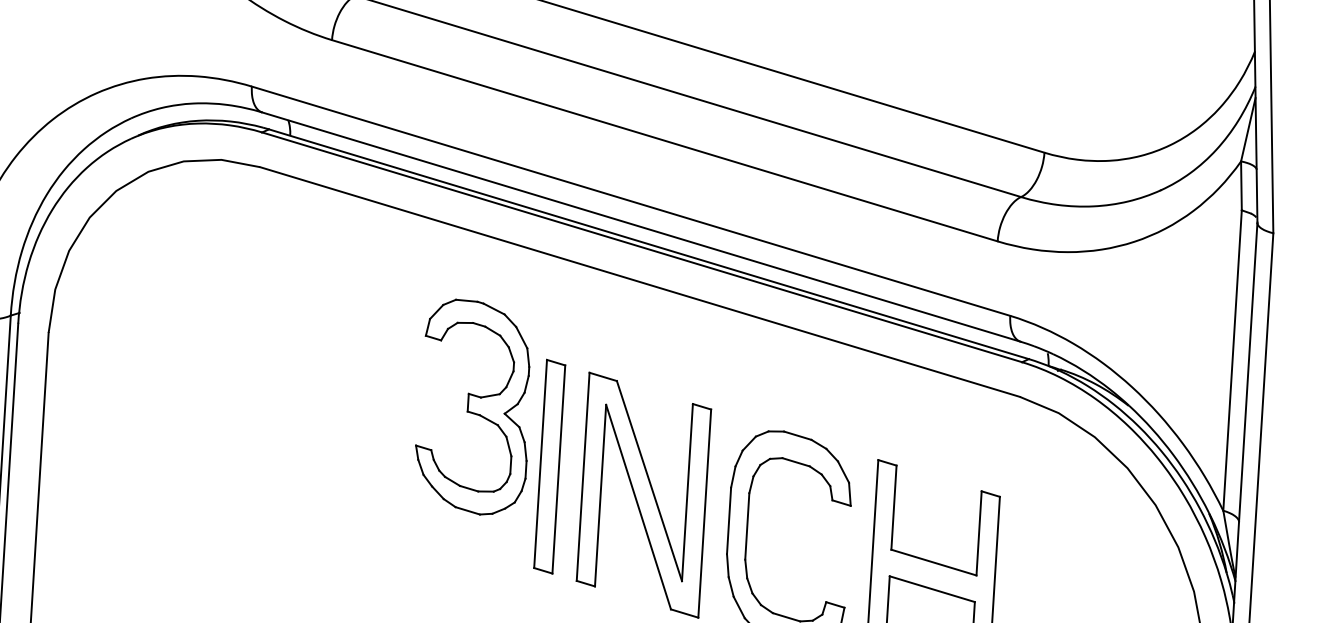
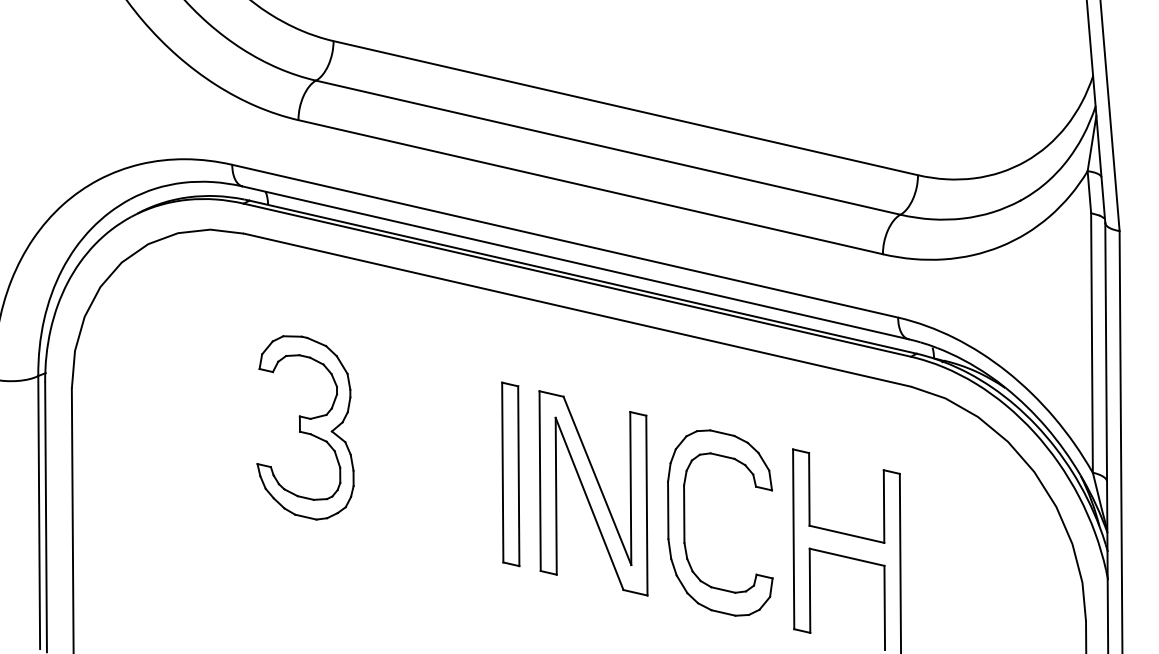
part: (474, 407) -> (305, 427), moved

